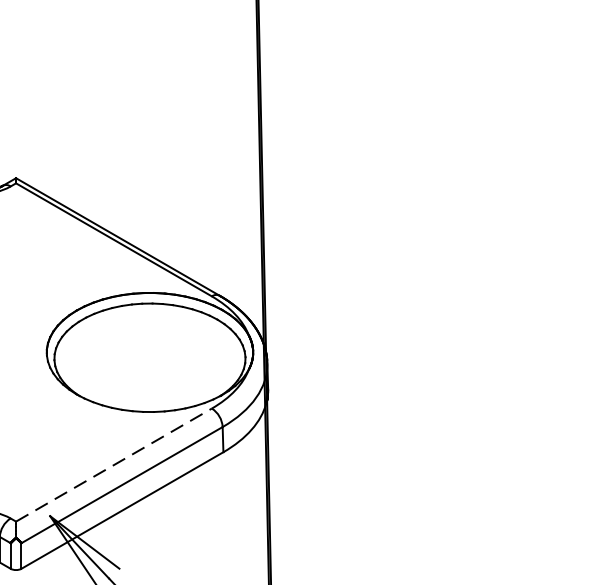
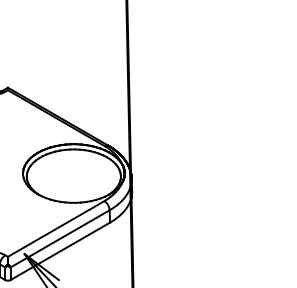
line: (114, 464) -> (56, 228), dashed -> solid

